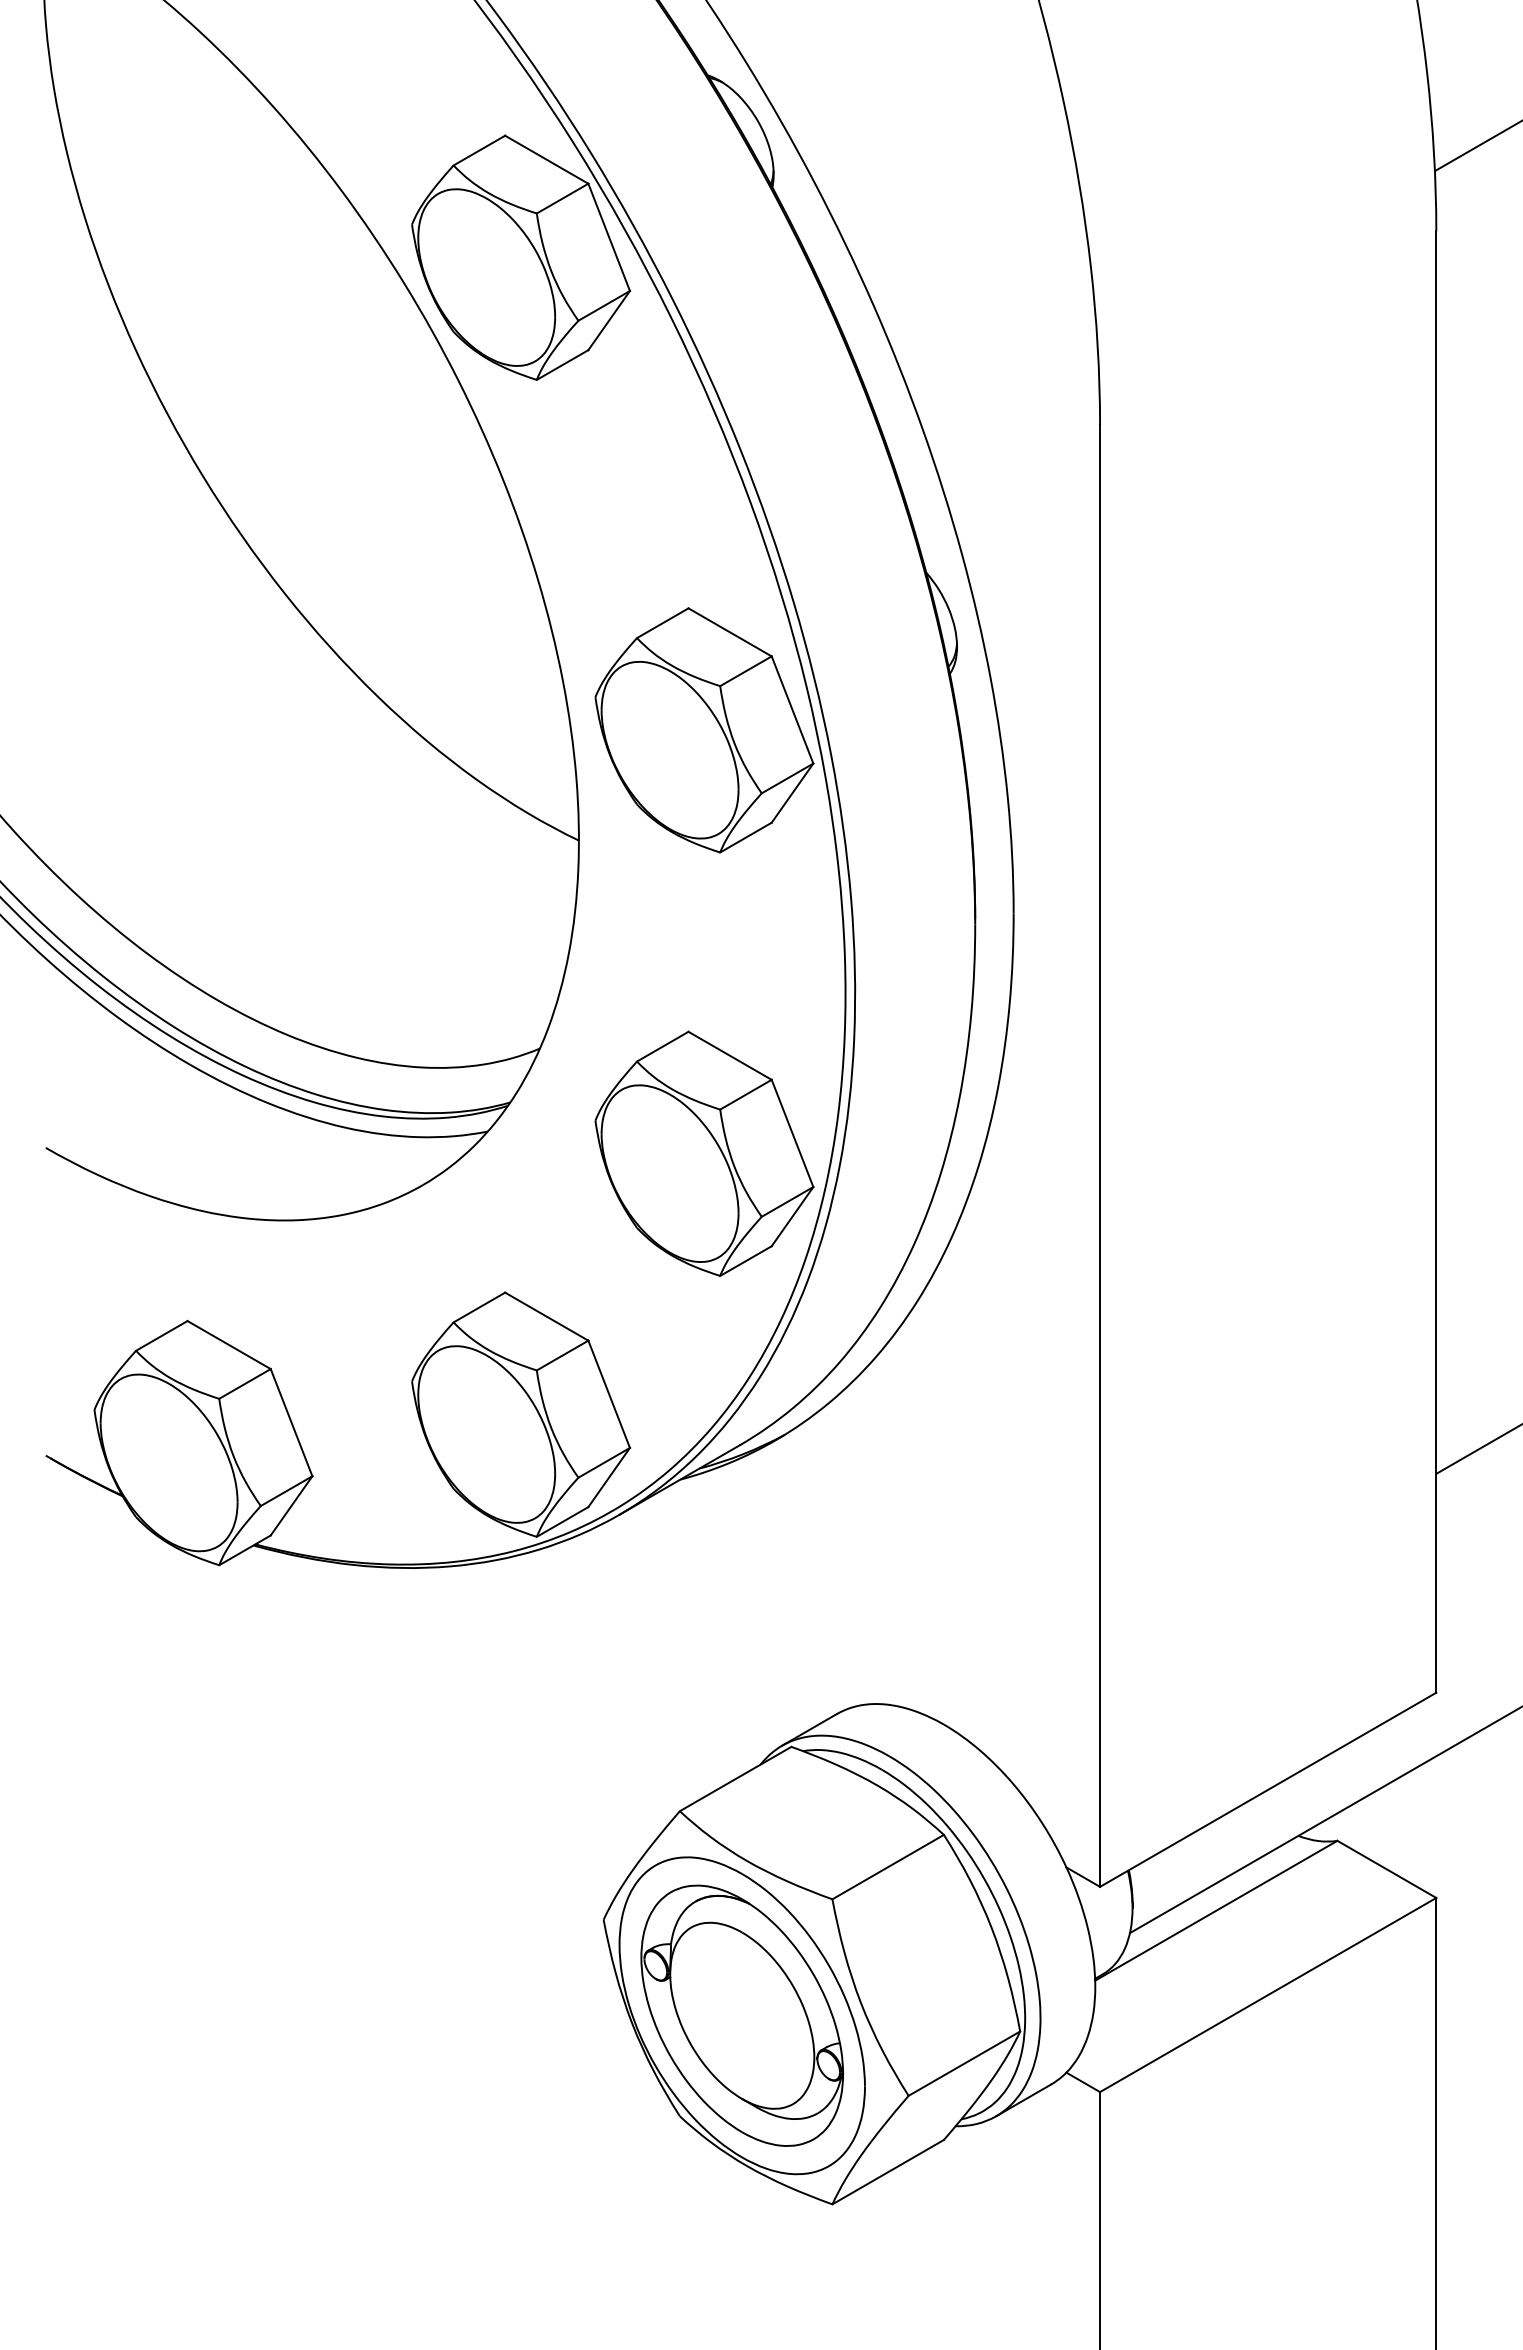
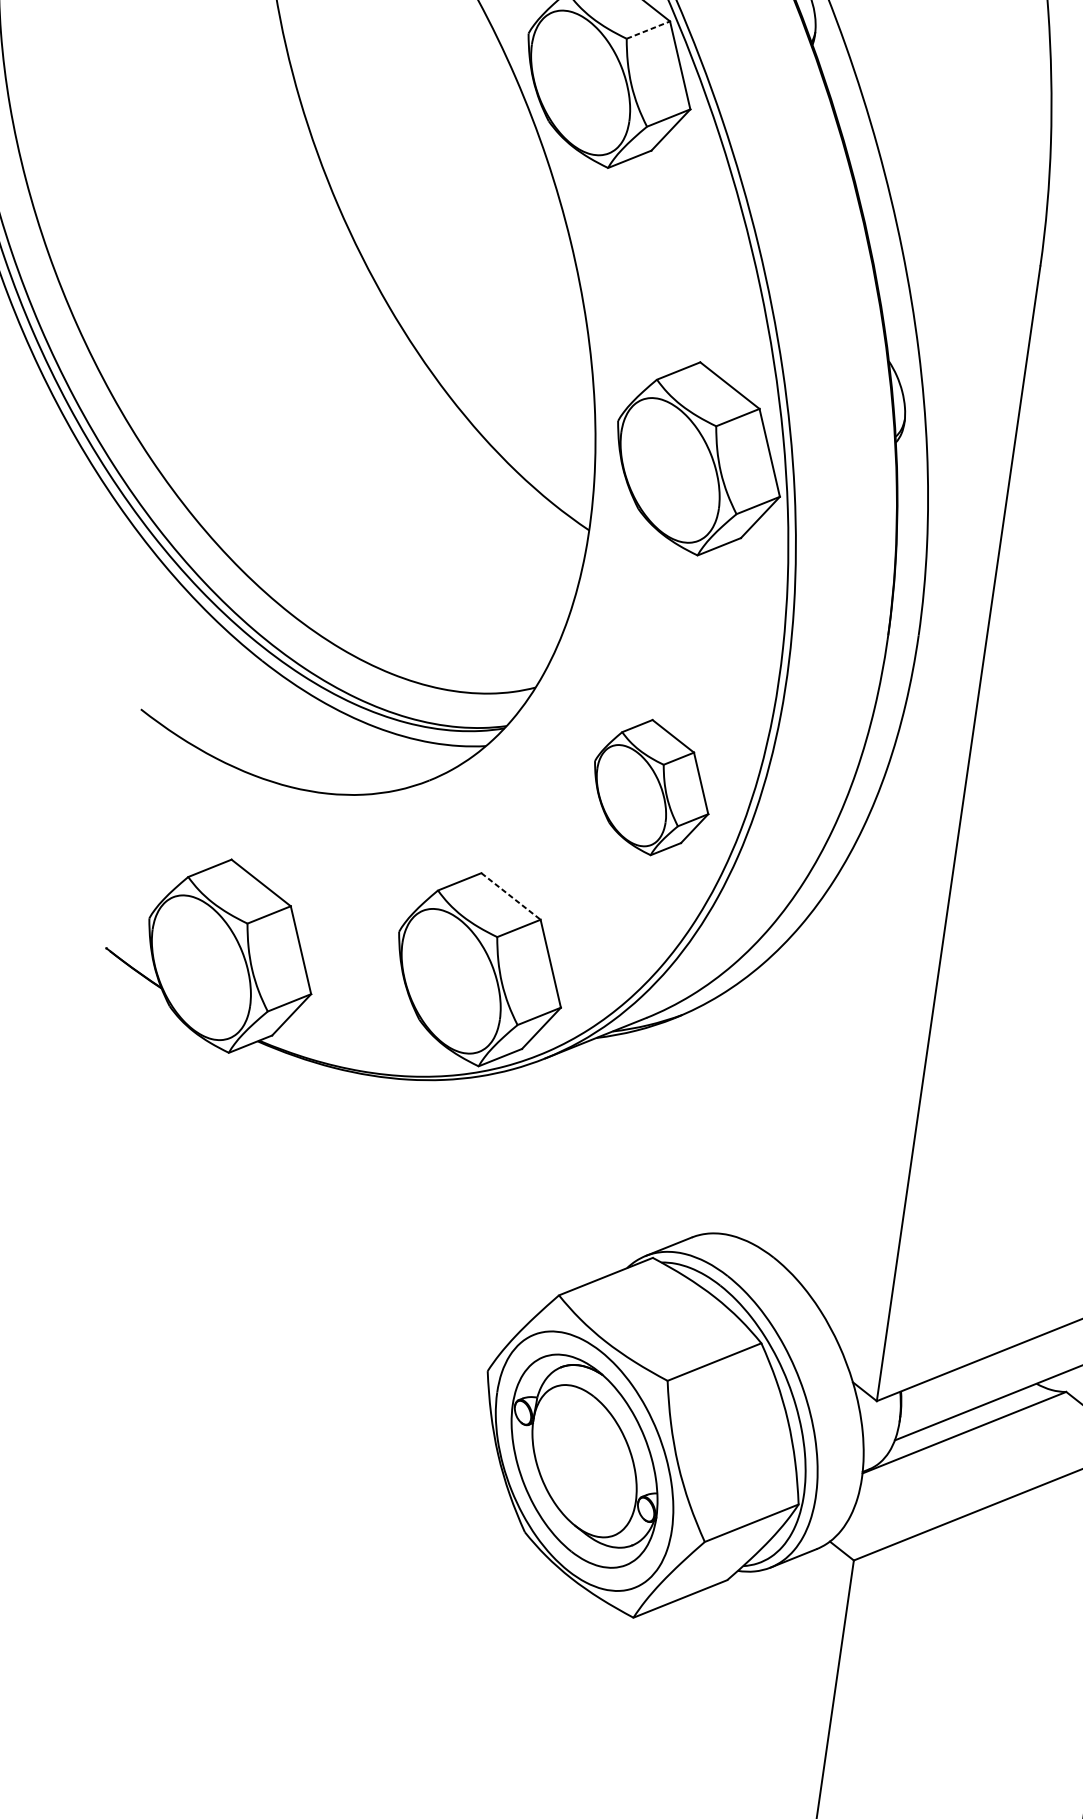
line: (562, 198) -> (648, 29), solid -> dashed
part: (704, 1153) -> (651, 787), size x0.7
line: (547, 1316) -> (511, 896), solid -> dashed

